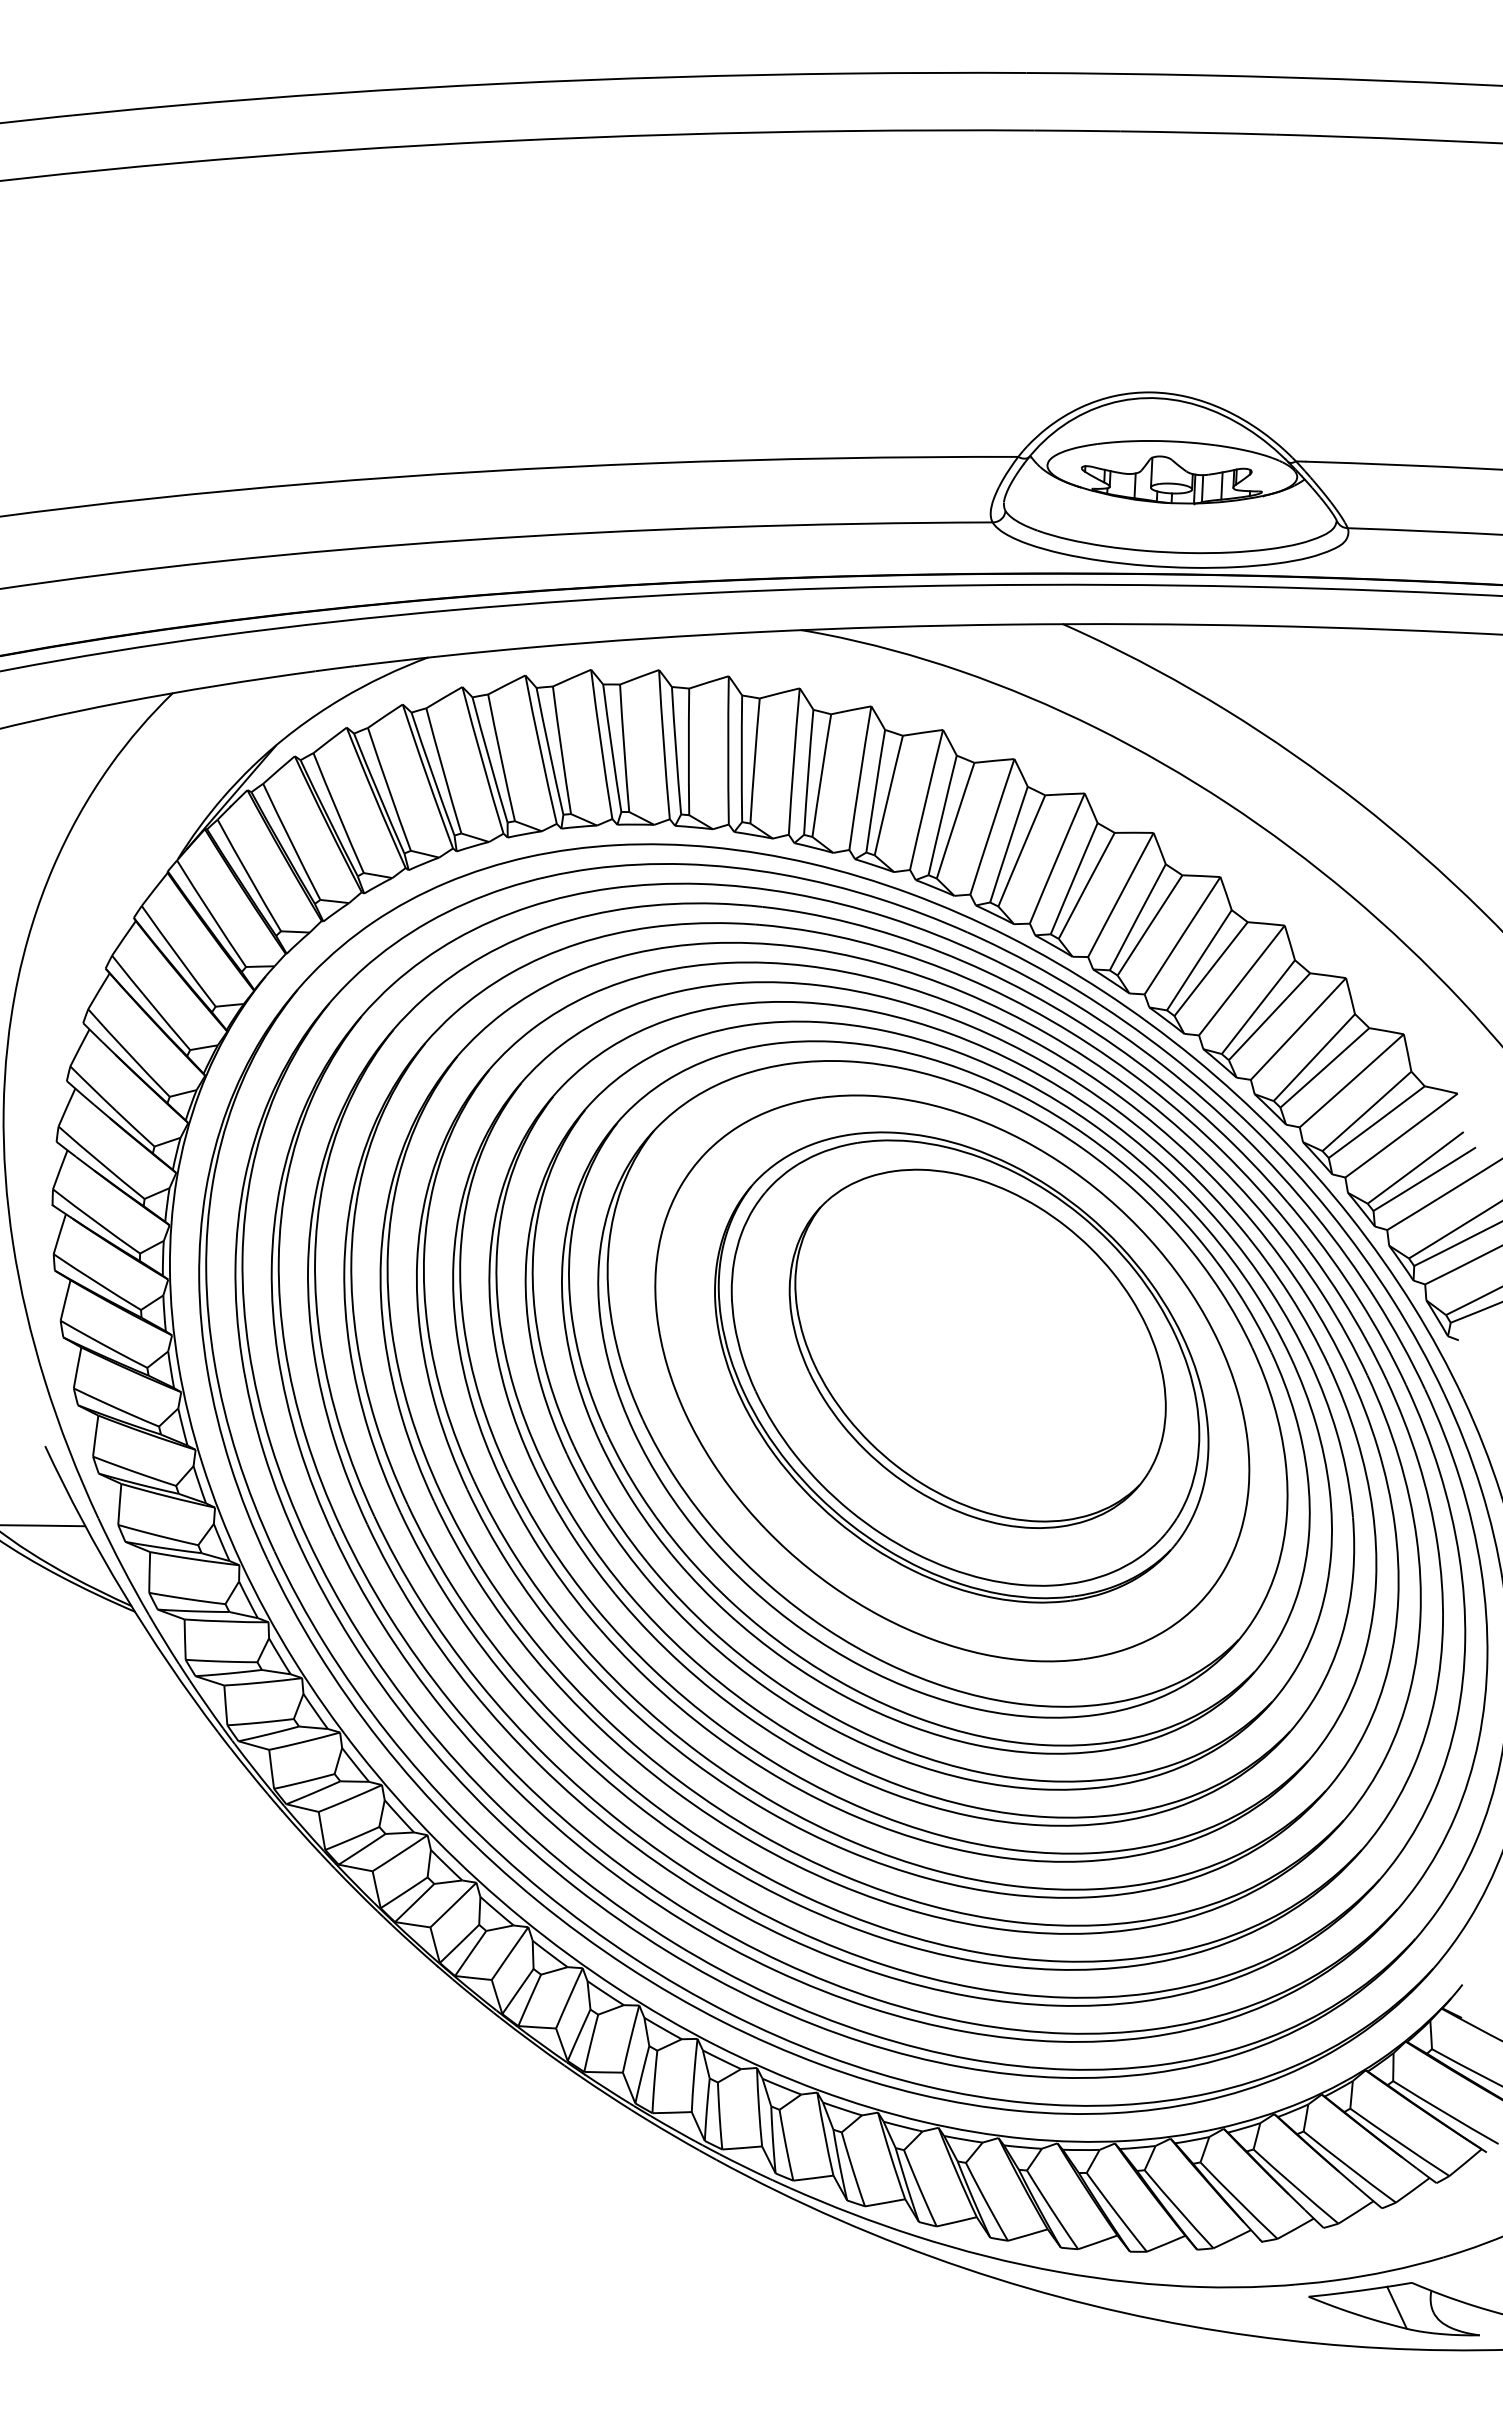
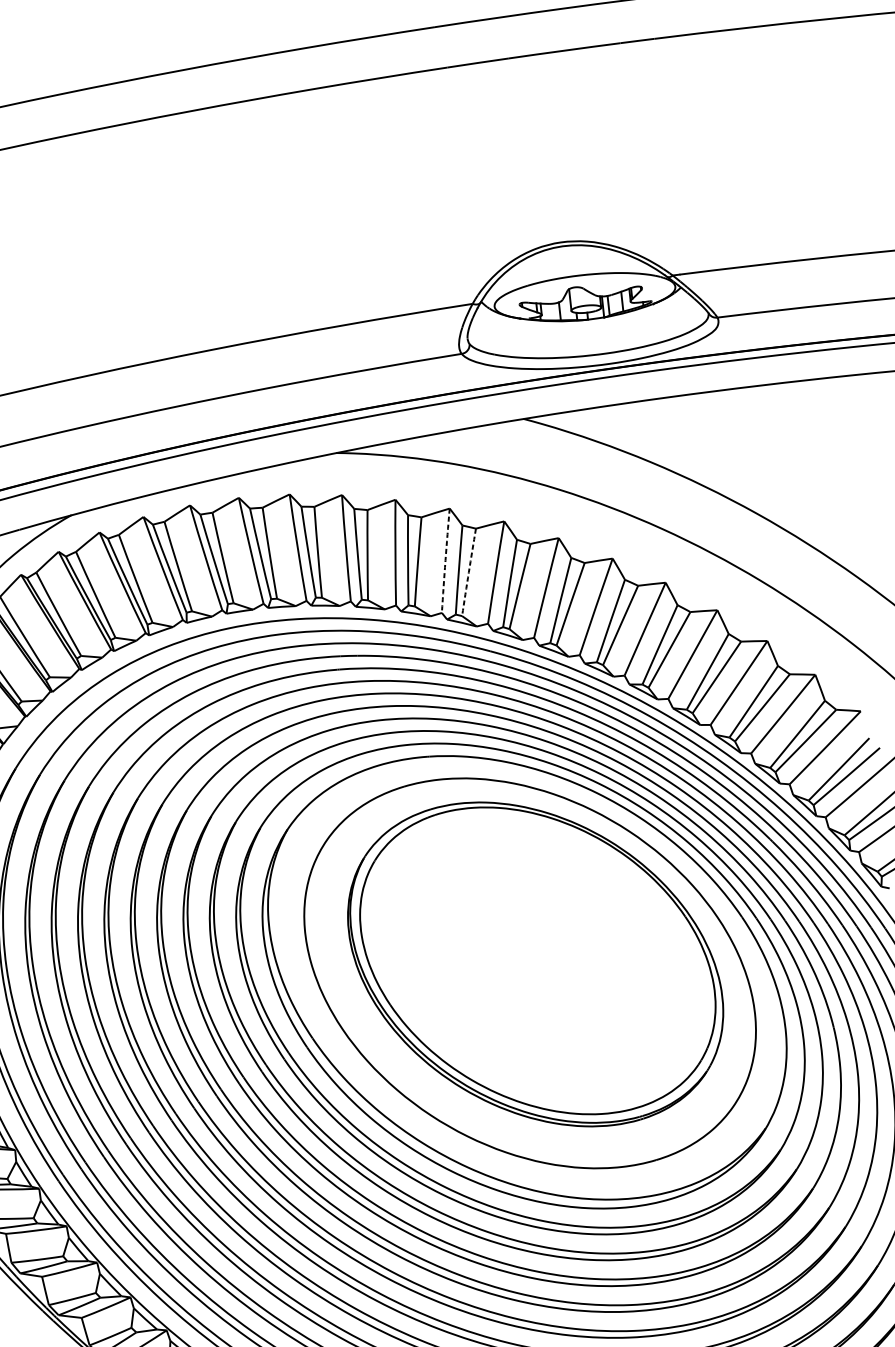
arc: (926, 799) -> (445, 560), solid -> dashed
arc: (955, 820) -> (468, 572), solid -> dashed
part: (977, 1348) -> (544, 949), removed

